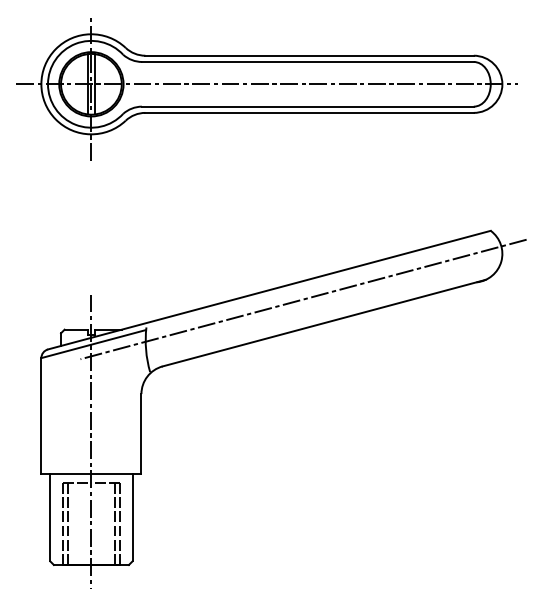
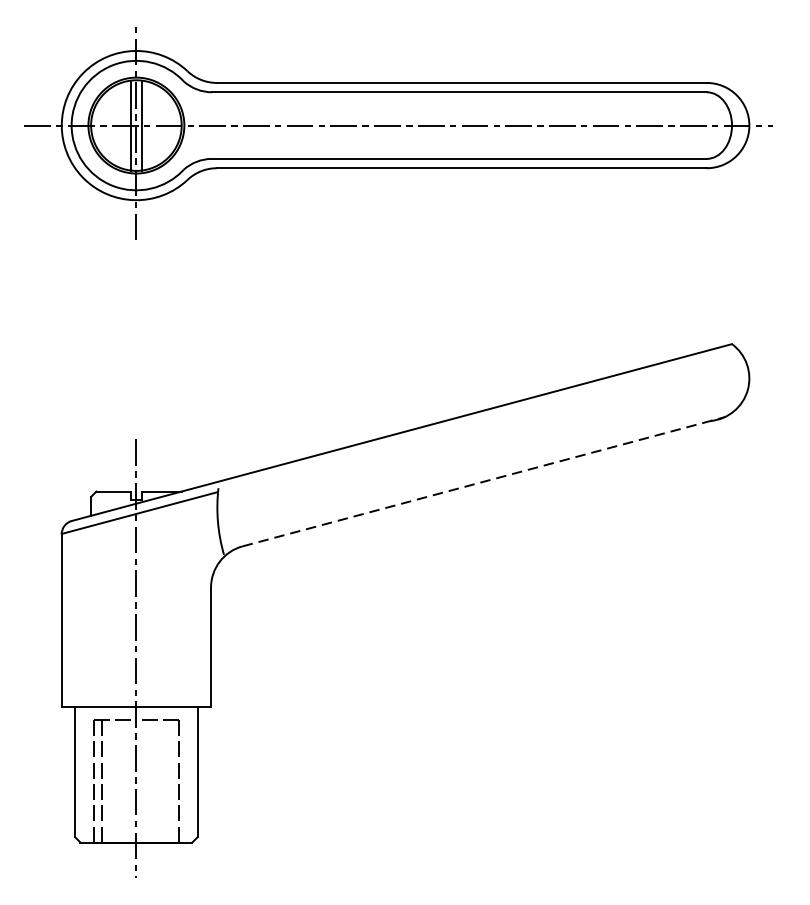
line: (303, 299) -> (452, 446), removed
line: (324, 323) -> (484, 482), solid -> dashed
line: (114, 523) -> (170, 780), removed

